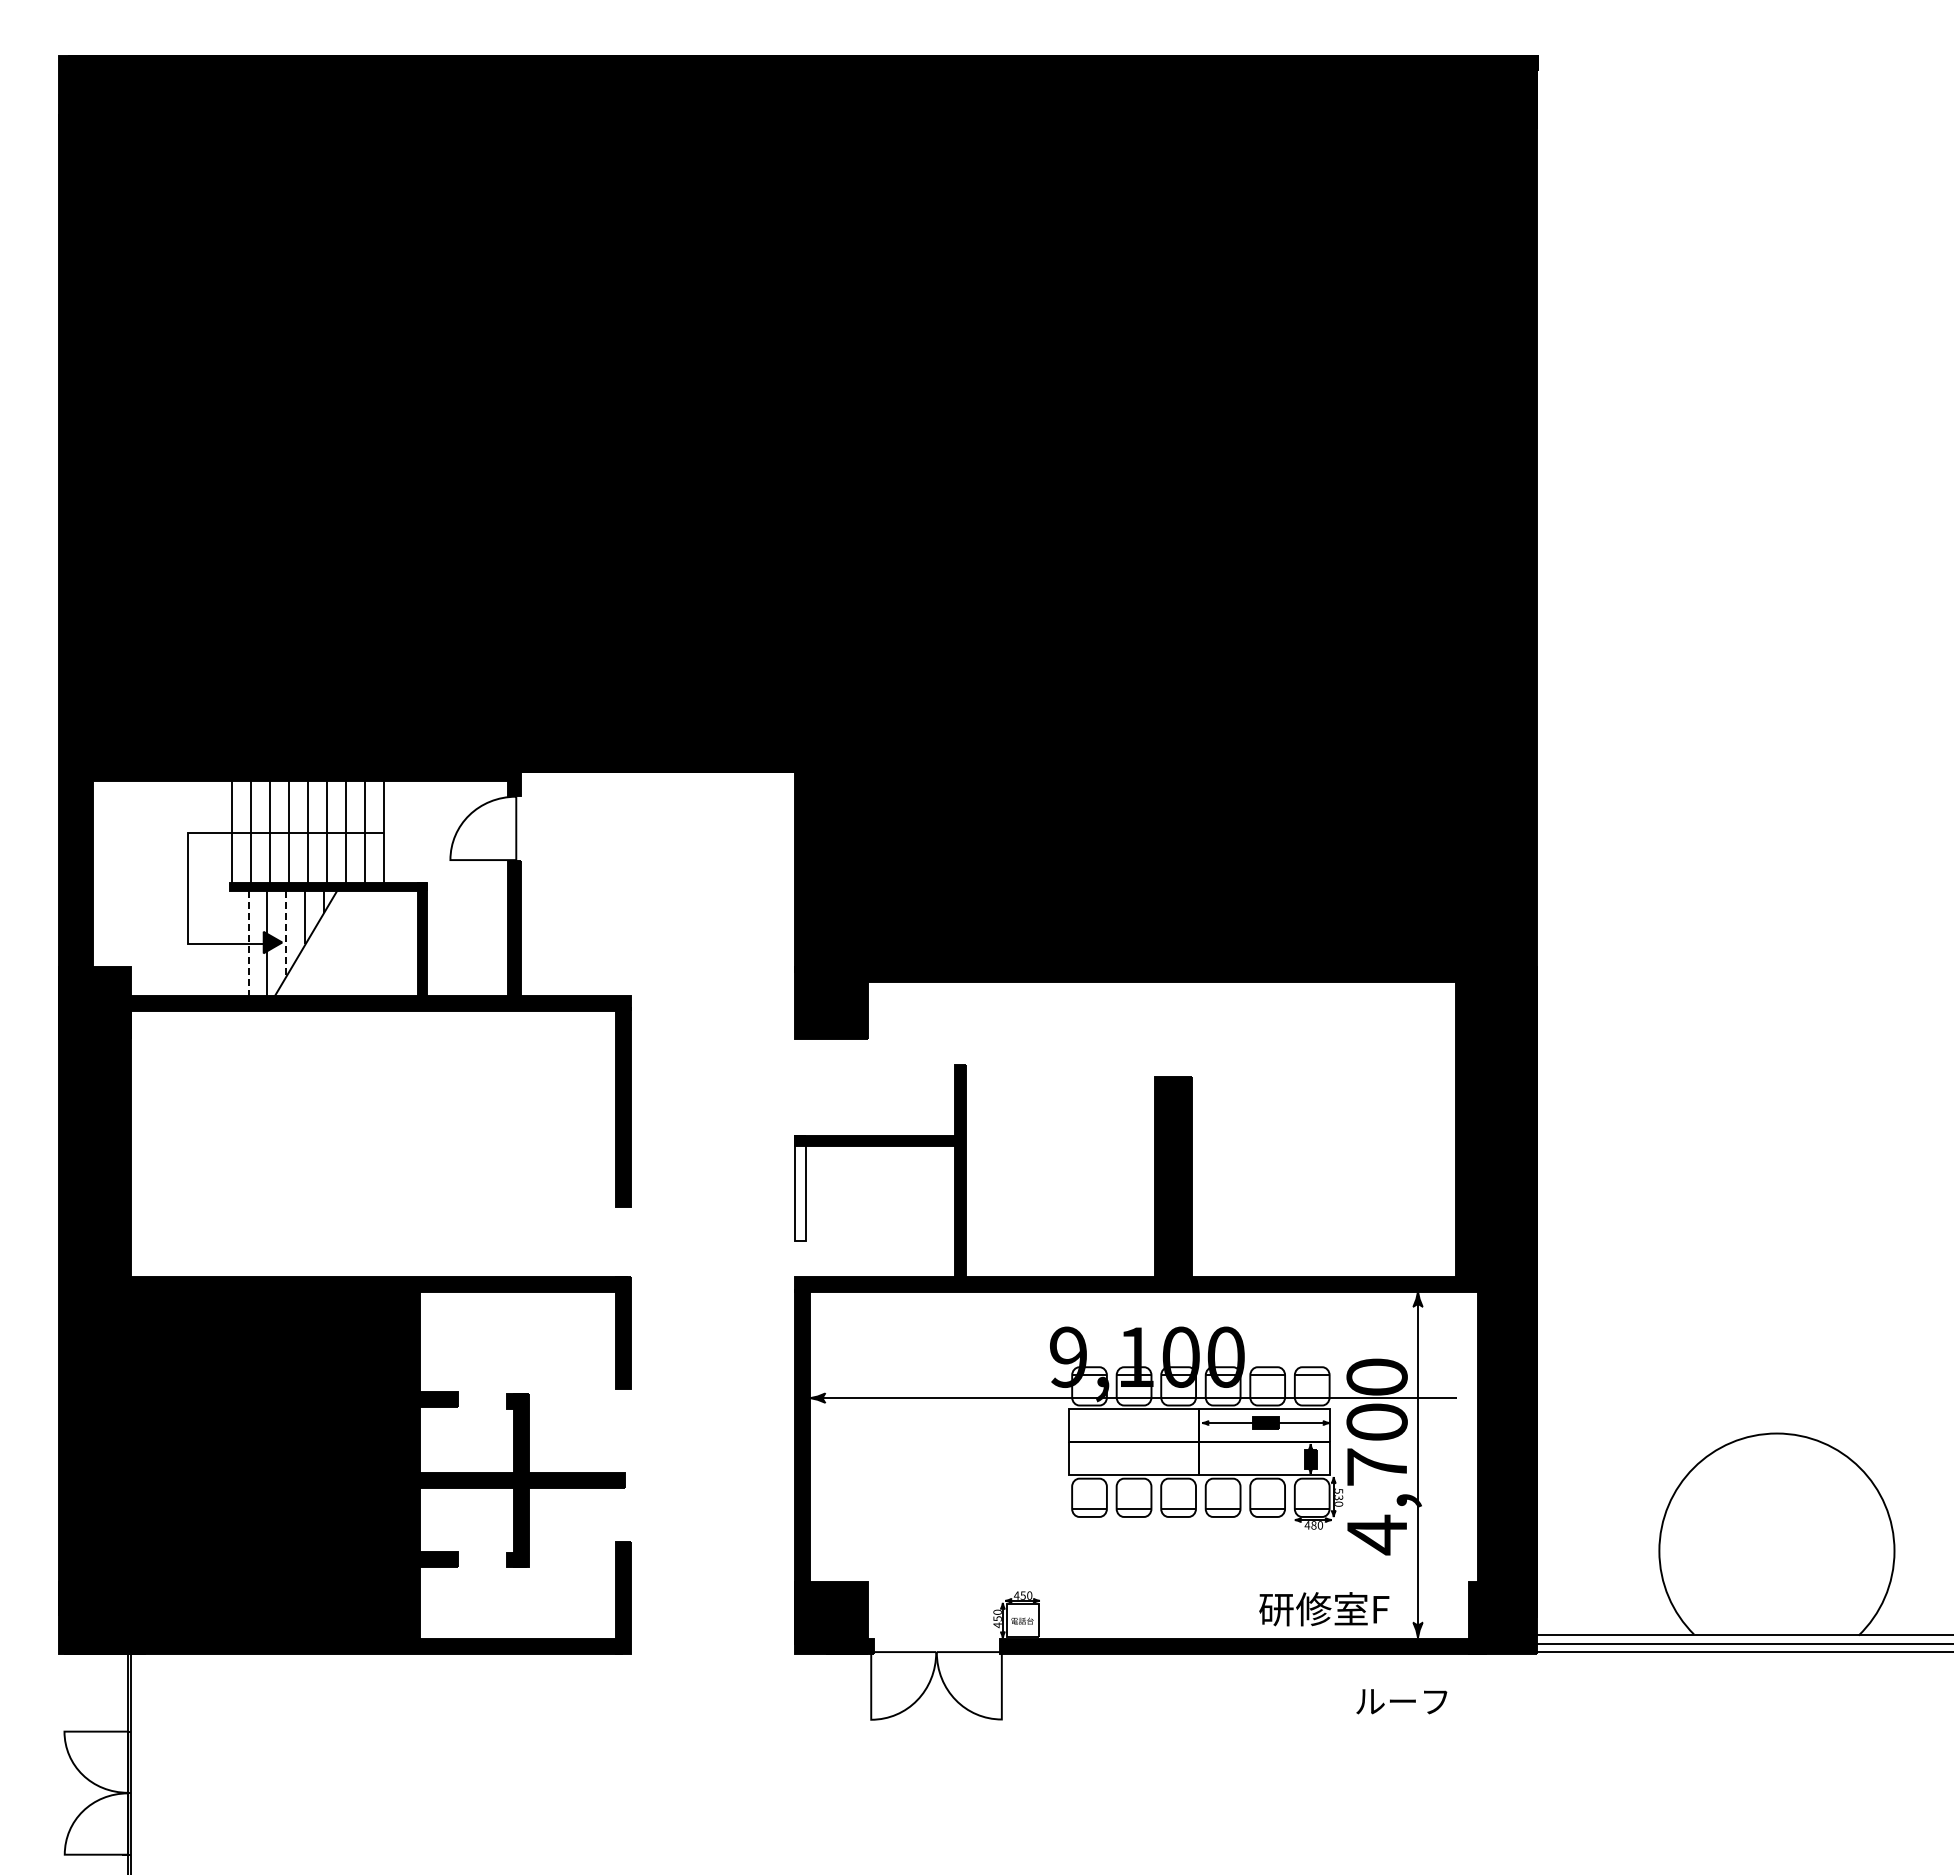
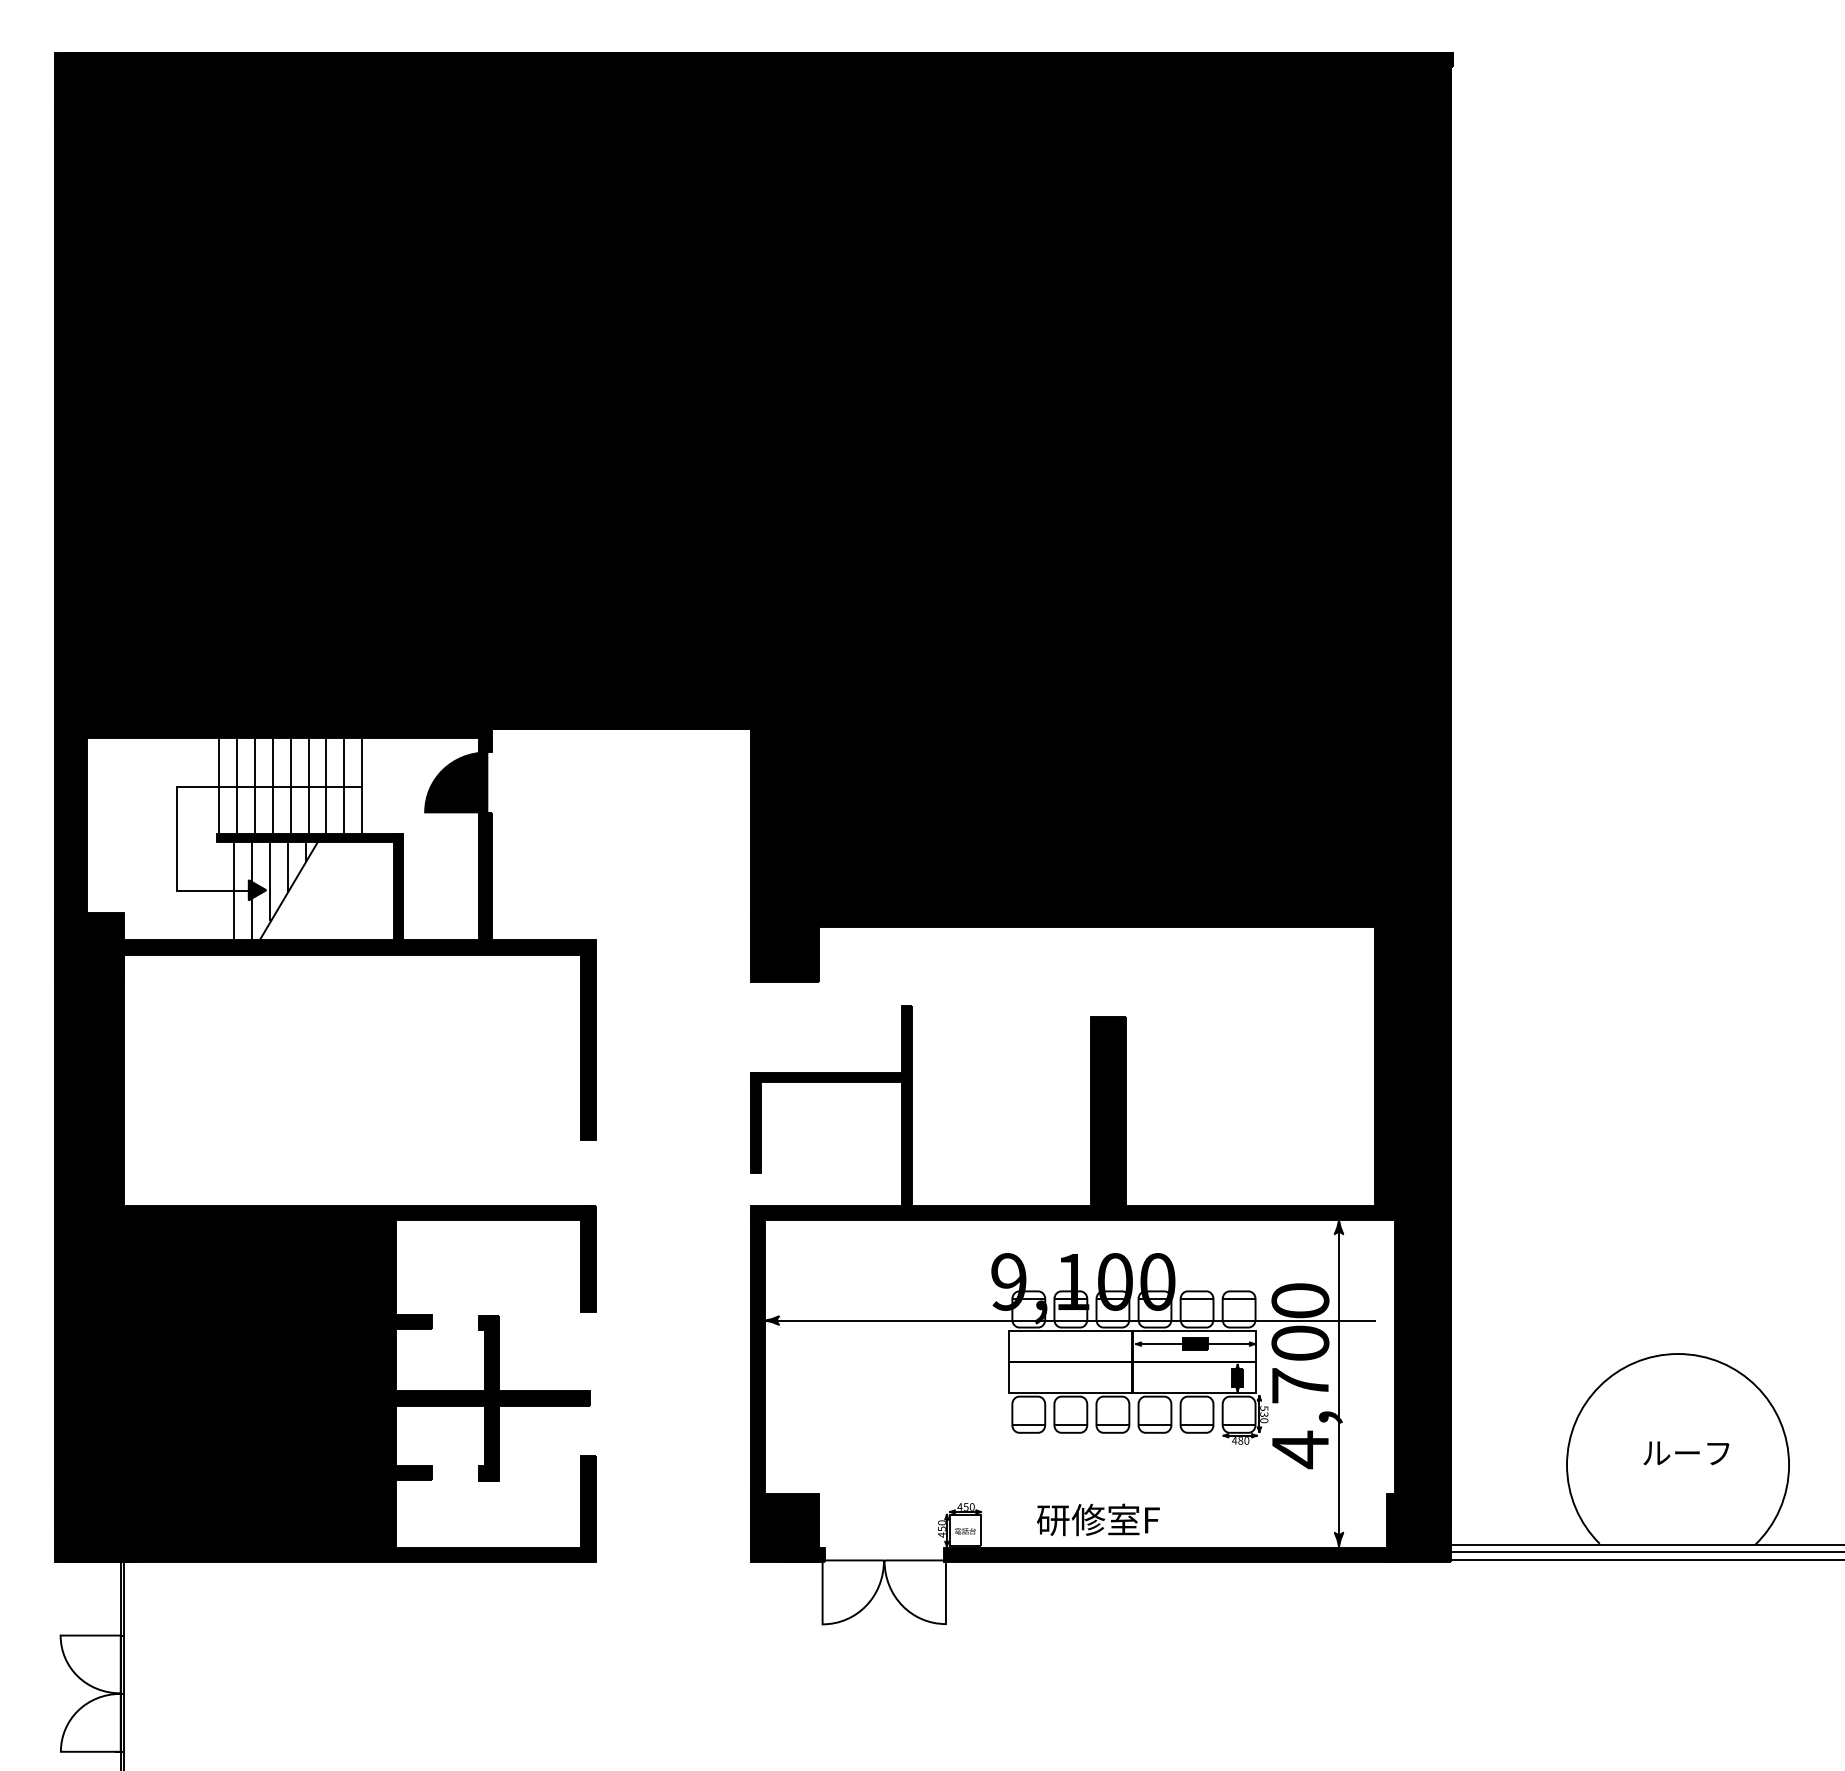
fill: (483, 828) -> (456, 782), added
line: (286, 932) -> (270, 880), dashed -> solid
line: (248, 945) -> (234, 893), dashed -> solid
fill: (800, 1188) -> (755, 1122), added
text: (1324, 1609) -> (1098, 1520), moved
text: (1401, 1701) -> (1686, 1453), moved

